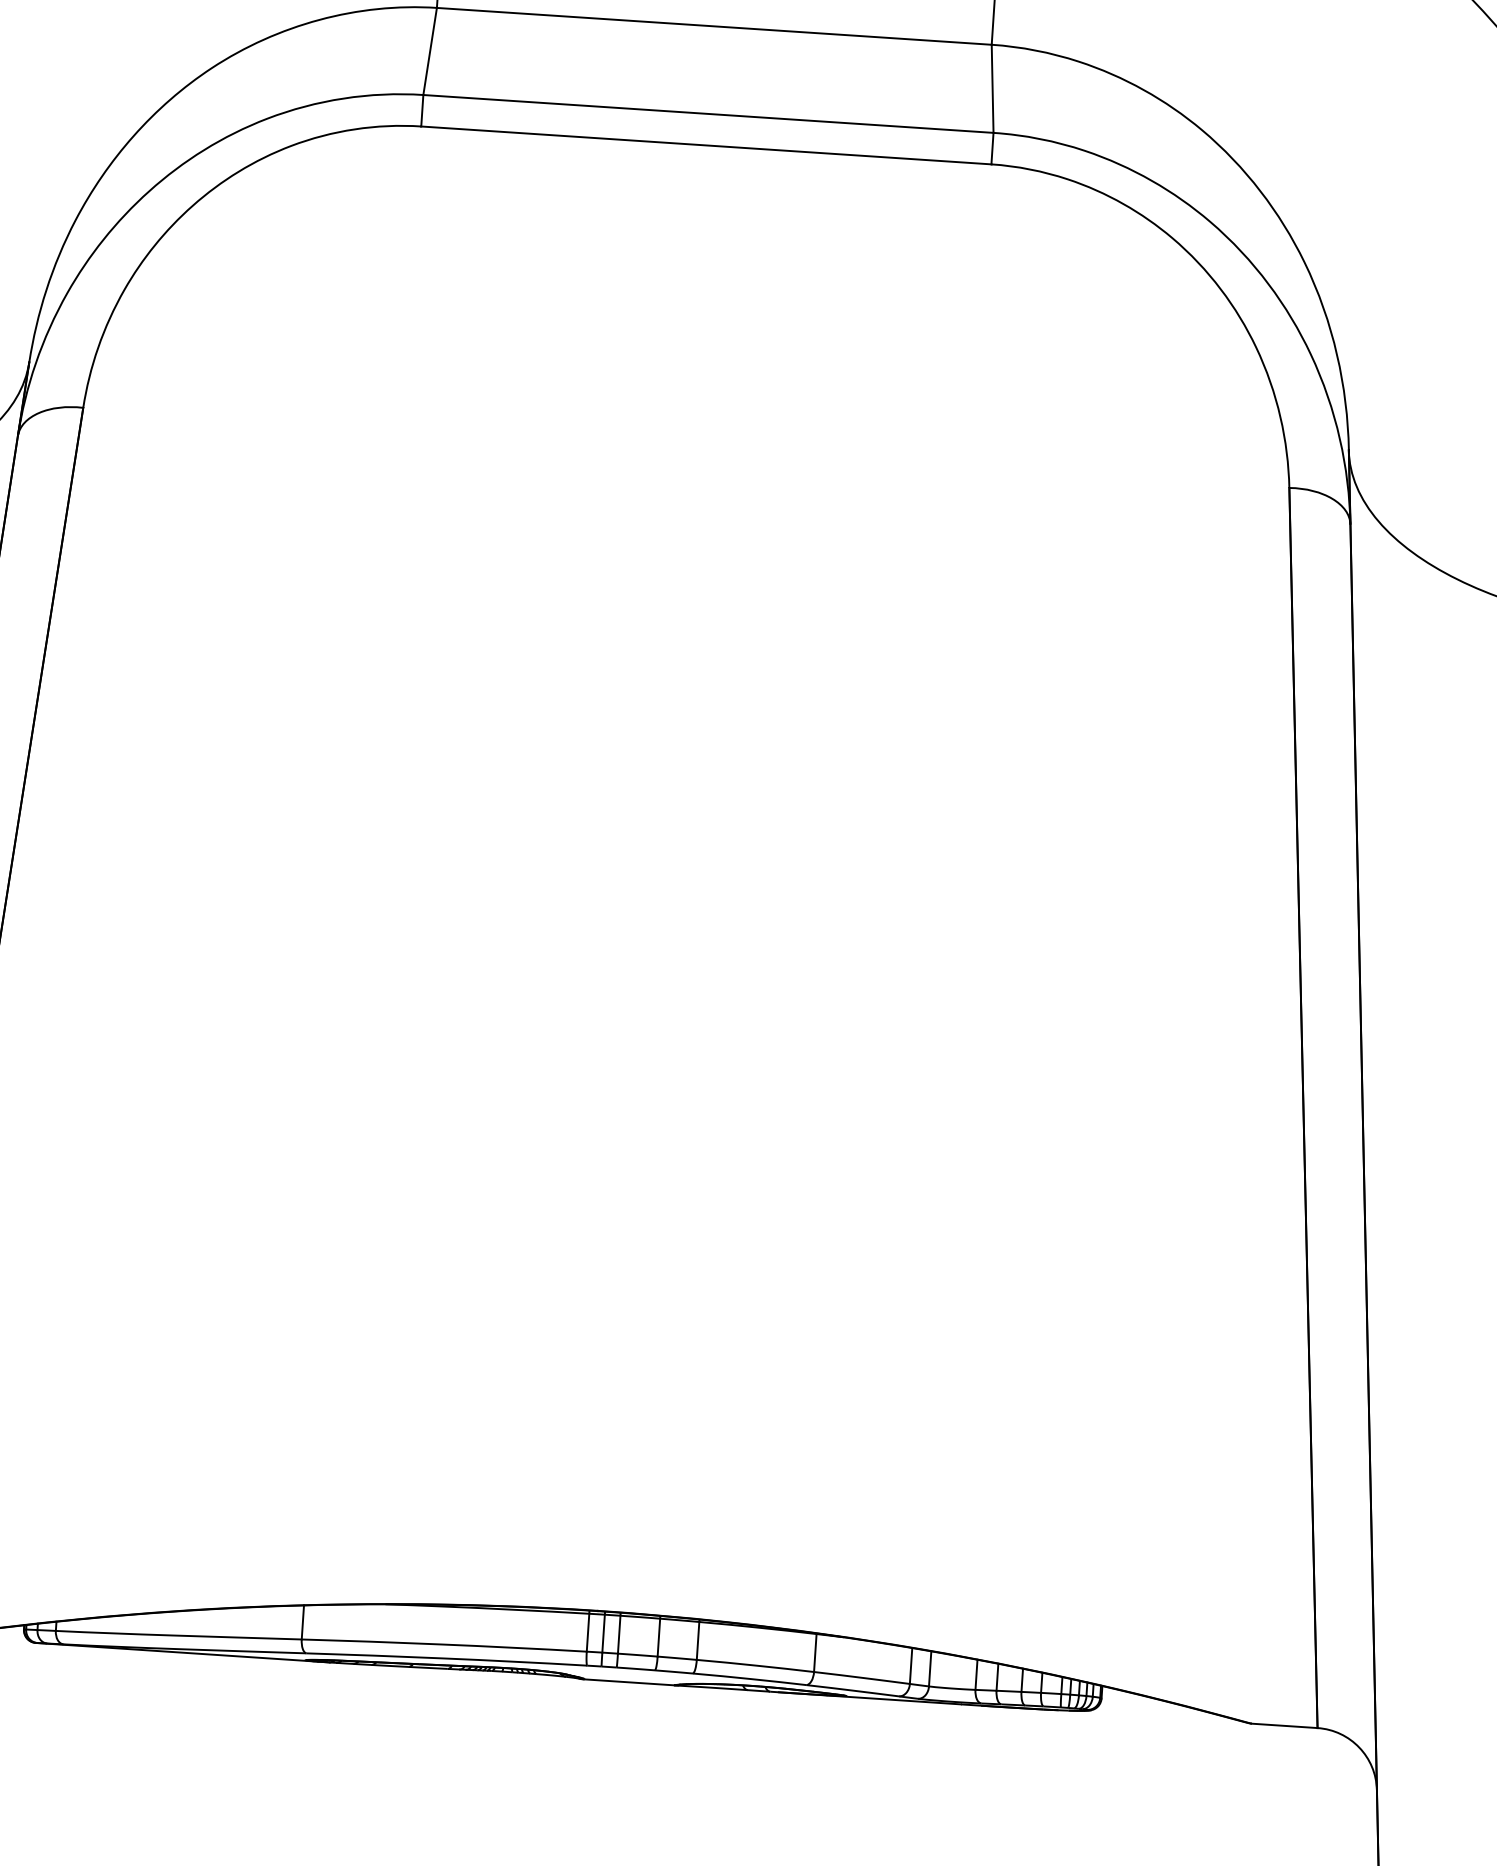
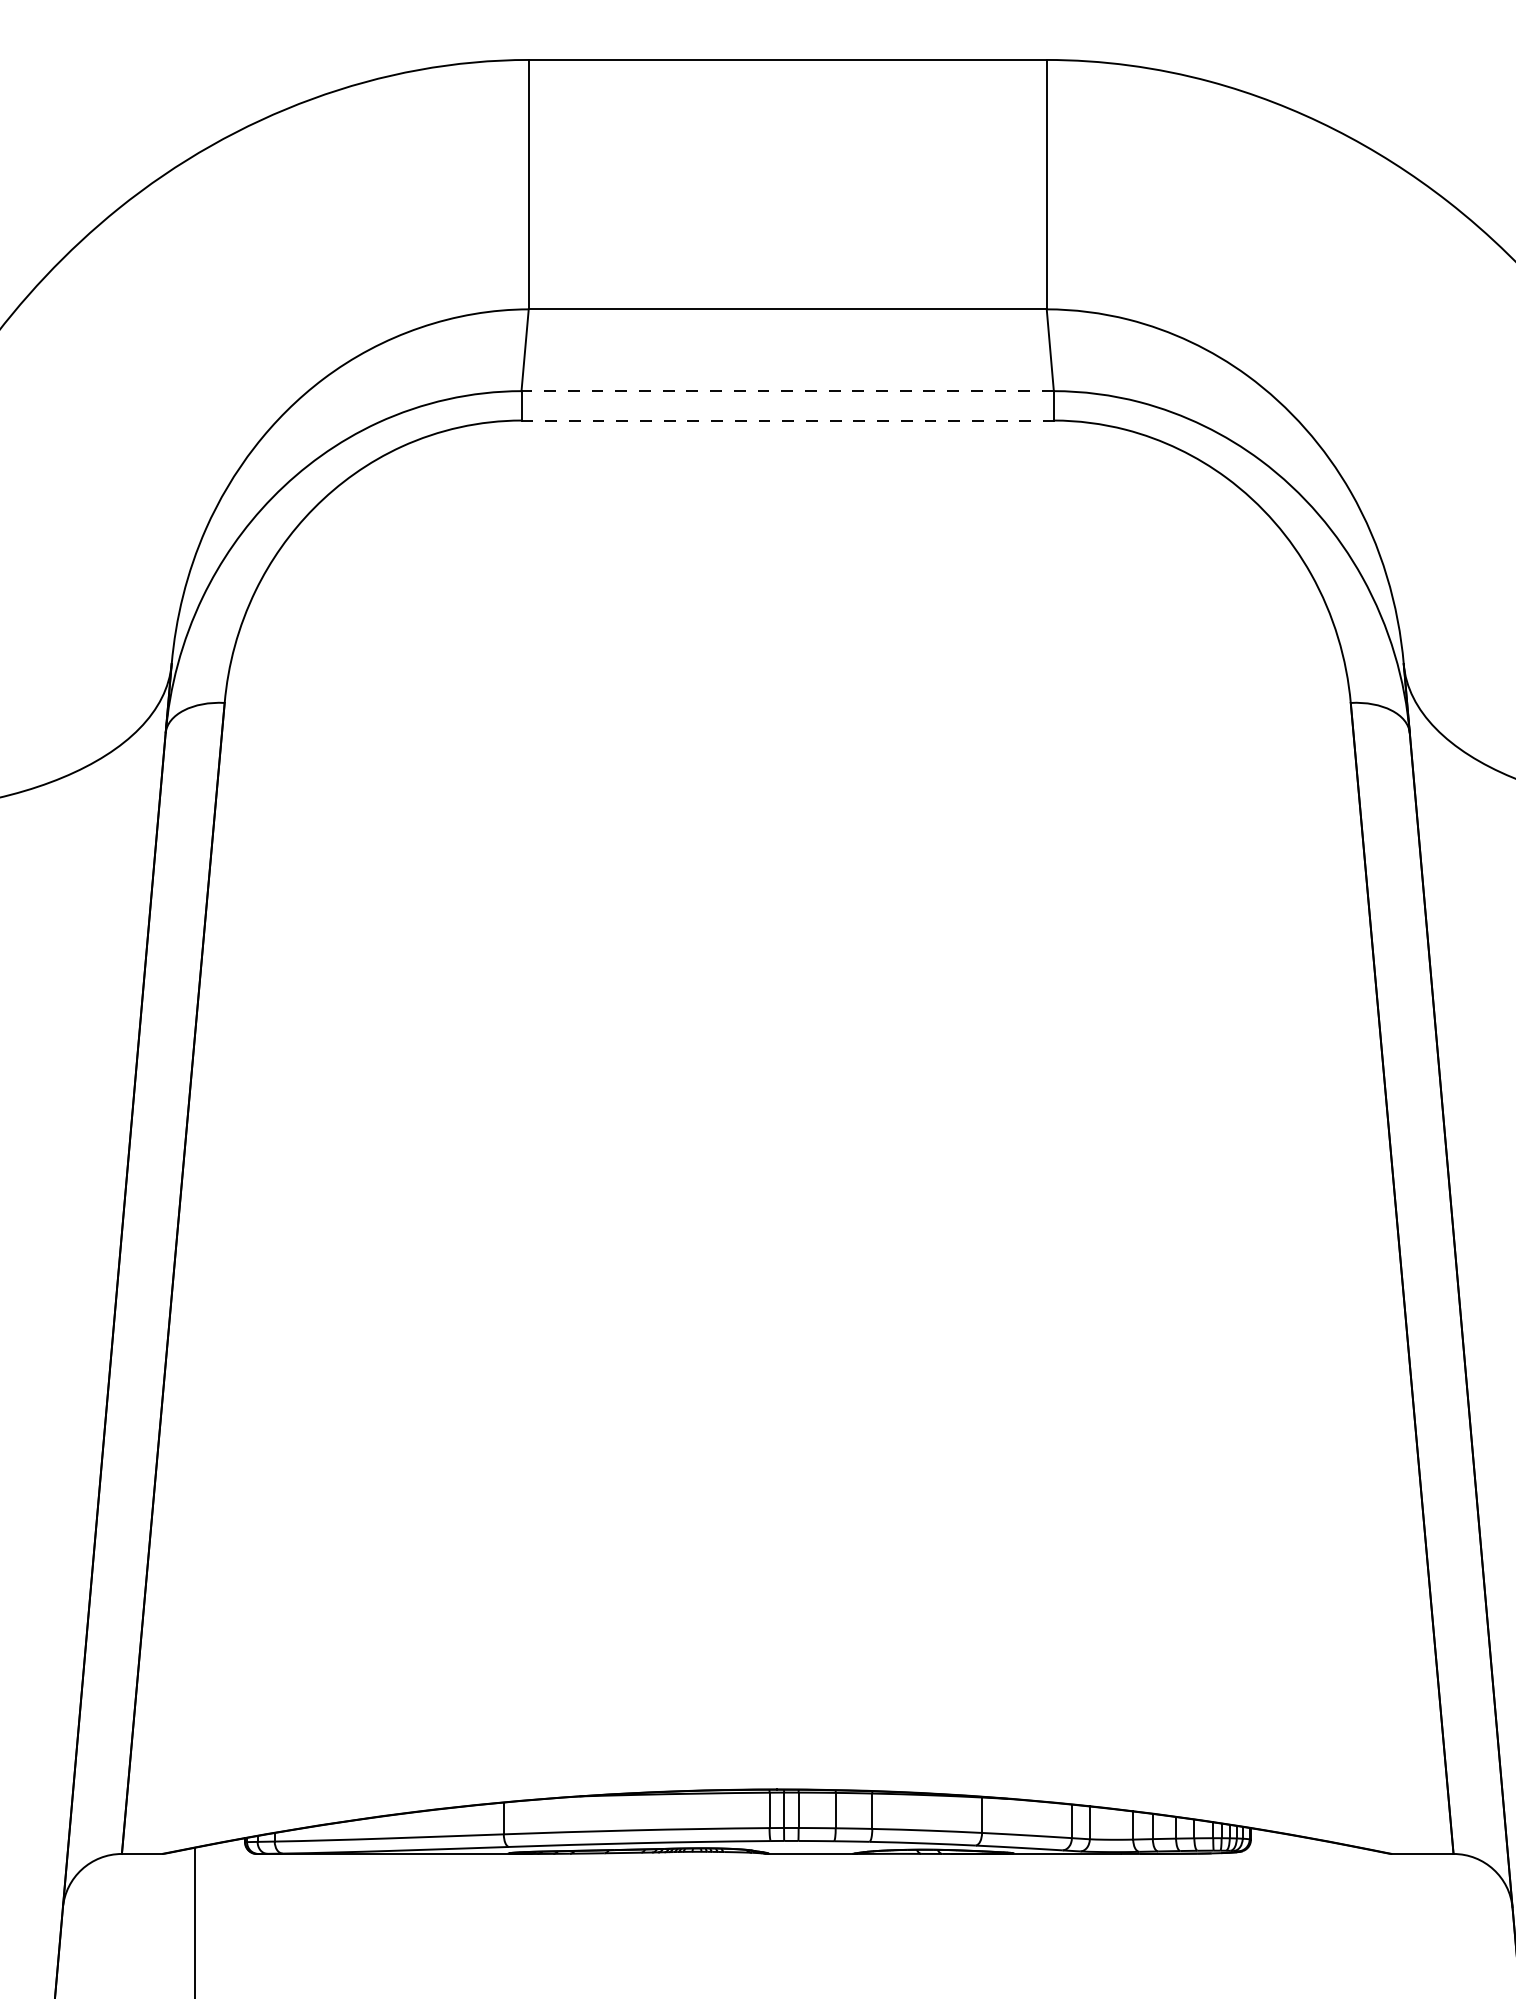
line: (708, 114) -> (787, 391), solid -> dashed
line: (707, 145) -> (788, 420), solid -> dashed

